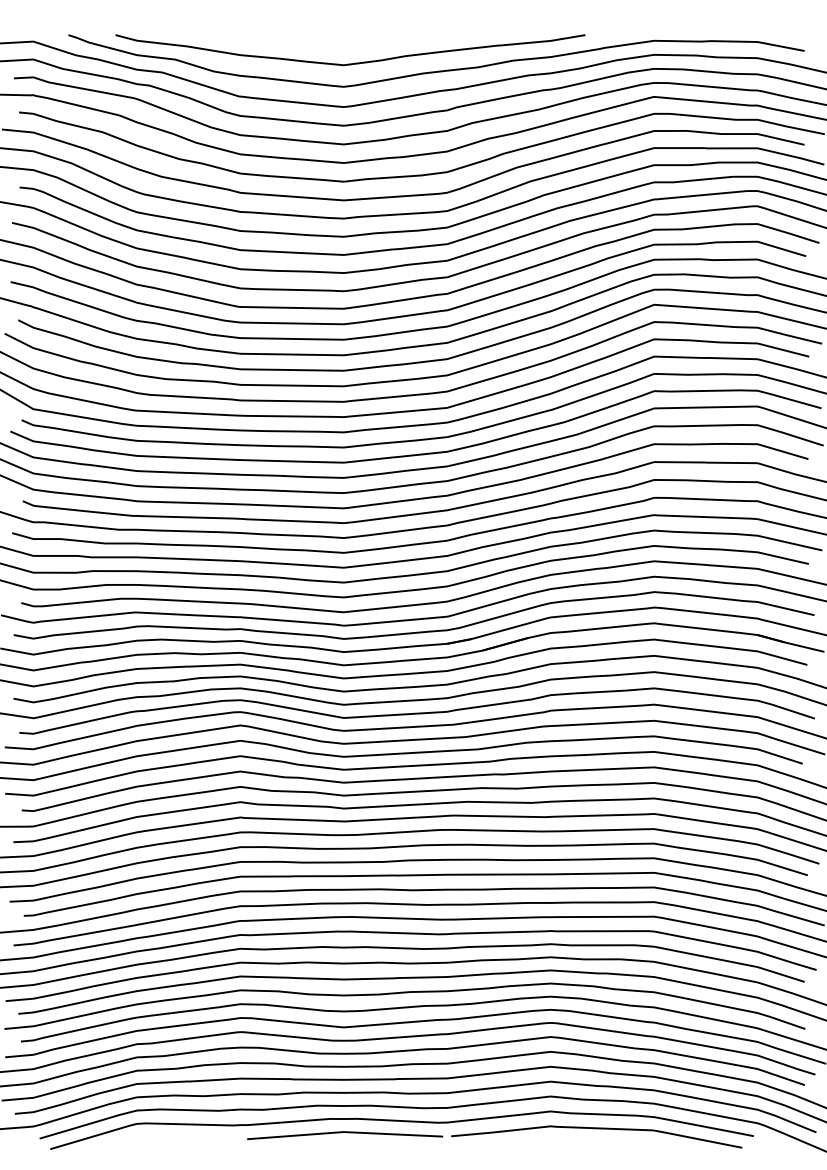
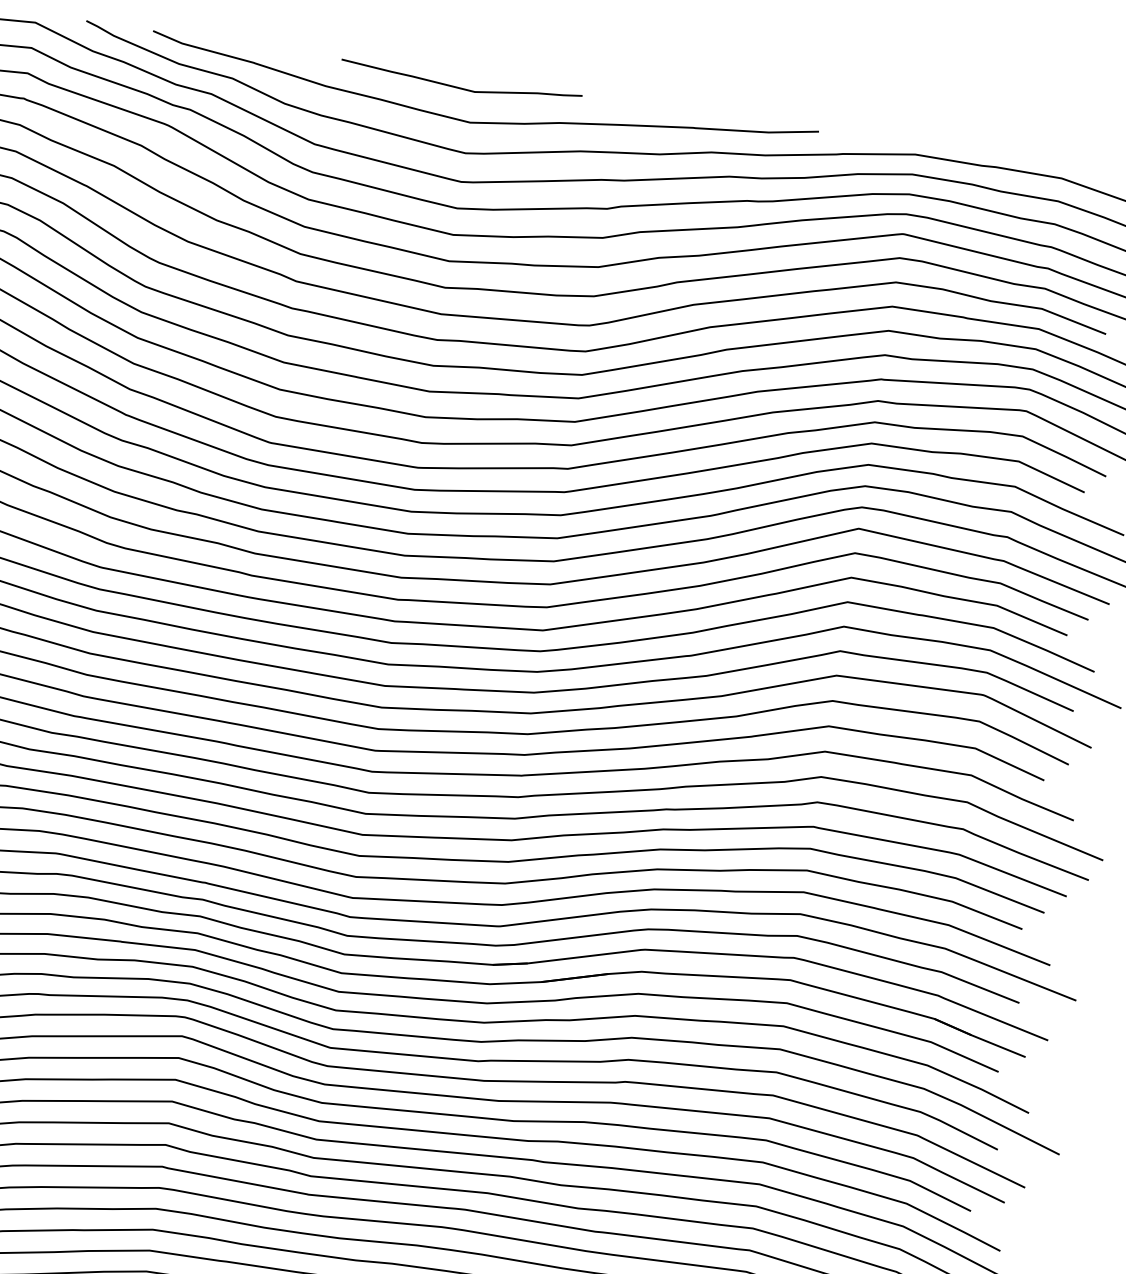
curve: (333, 41) -> (460, 86), added

